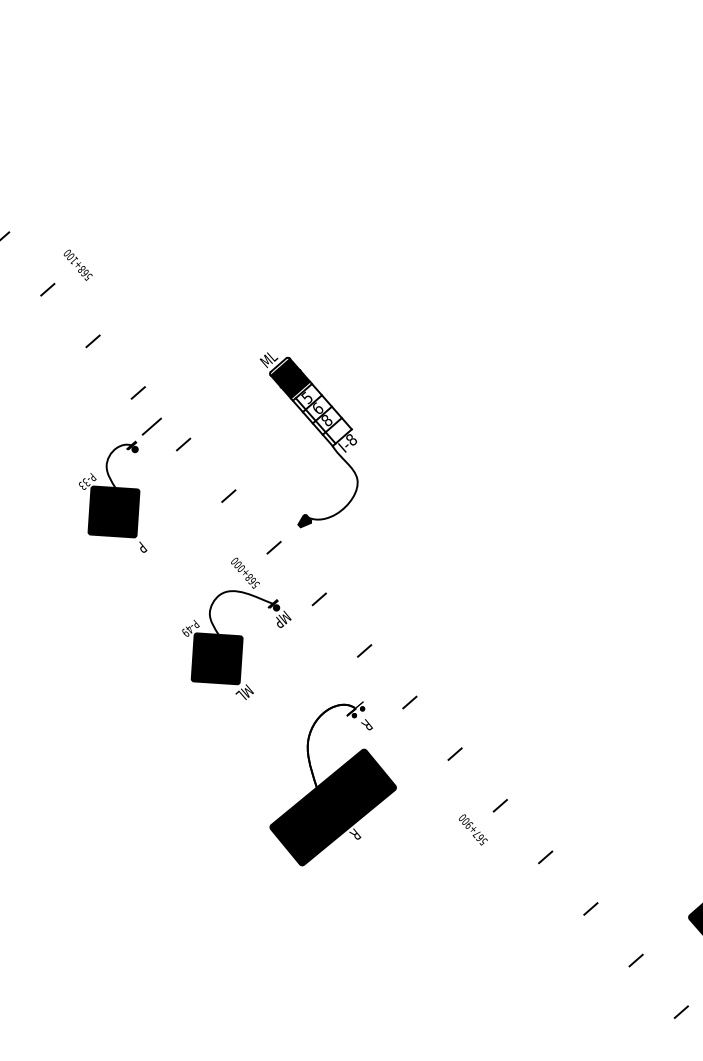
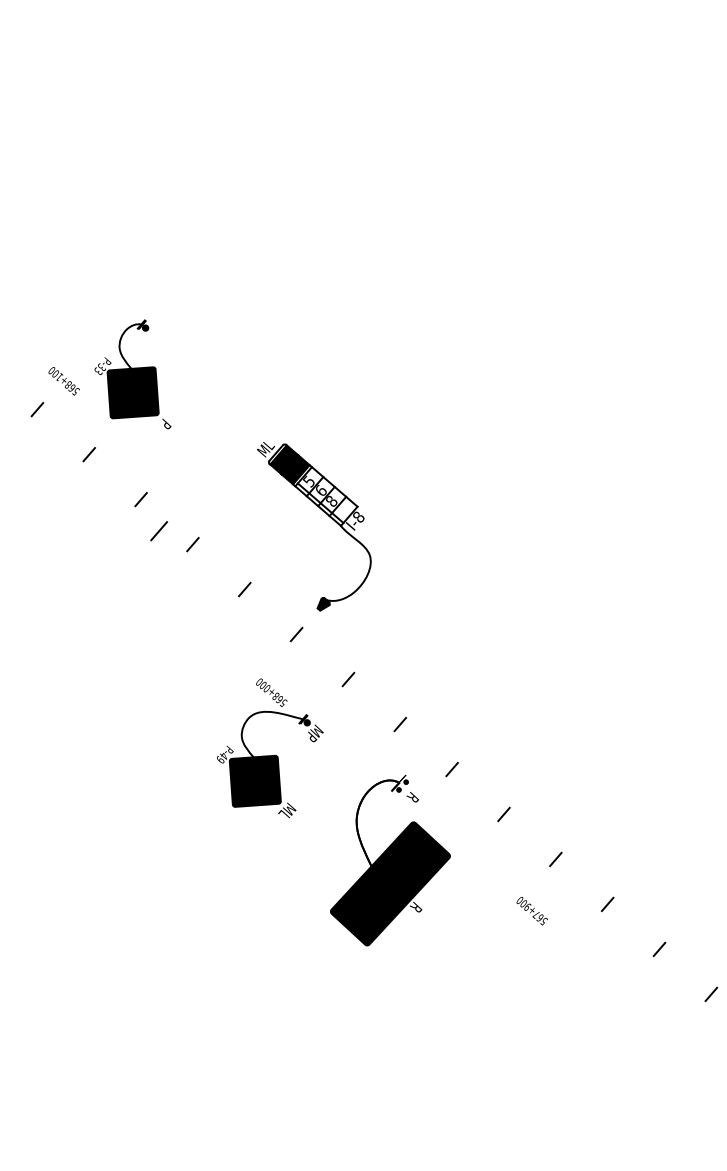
part: (115, 493) -> (132, 374), moved
part: (235, 635) -> (270, 755), moved
text: (472, 830) -> (531, 911), moved

